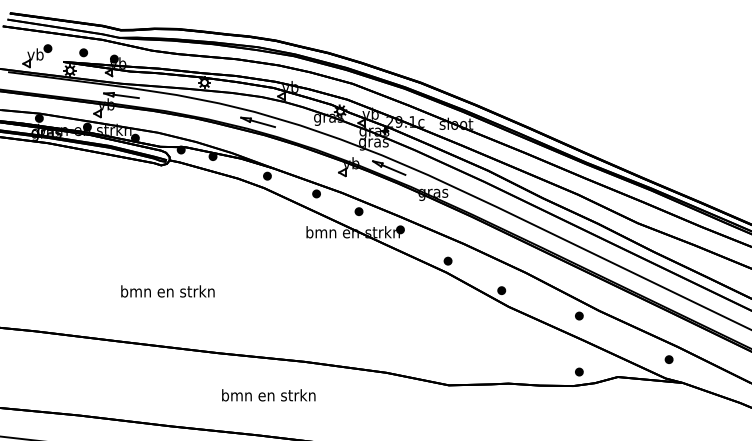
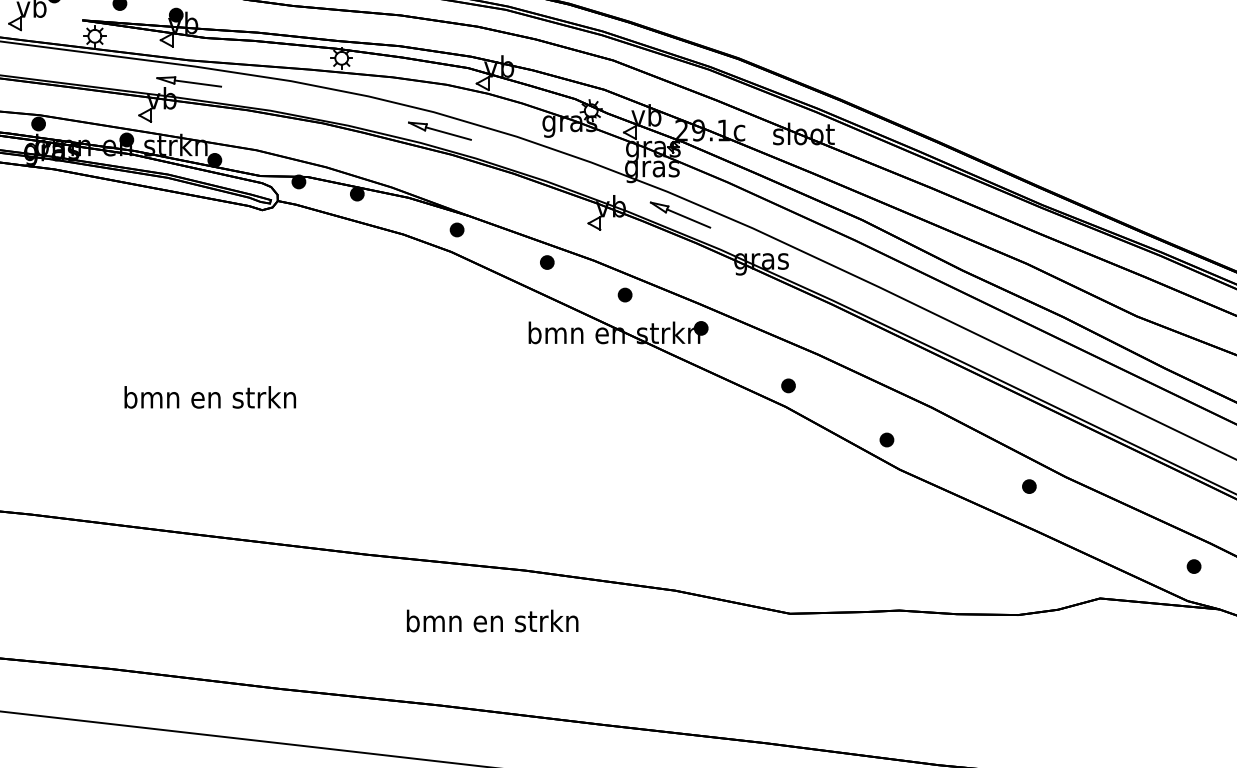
text: (167, 291) -> (209, 397), moved
part: (579, 371) -> (1029, 588), removed
text: (268, 395) -> (492, 621), moved

